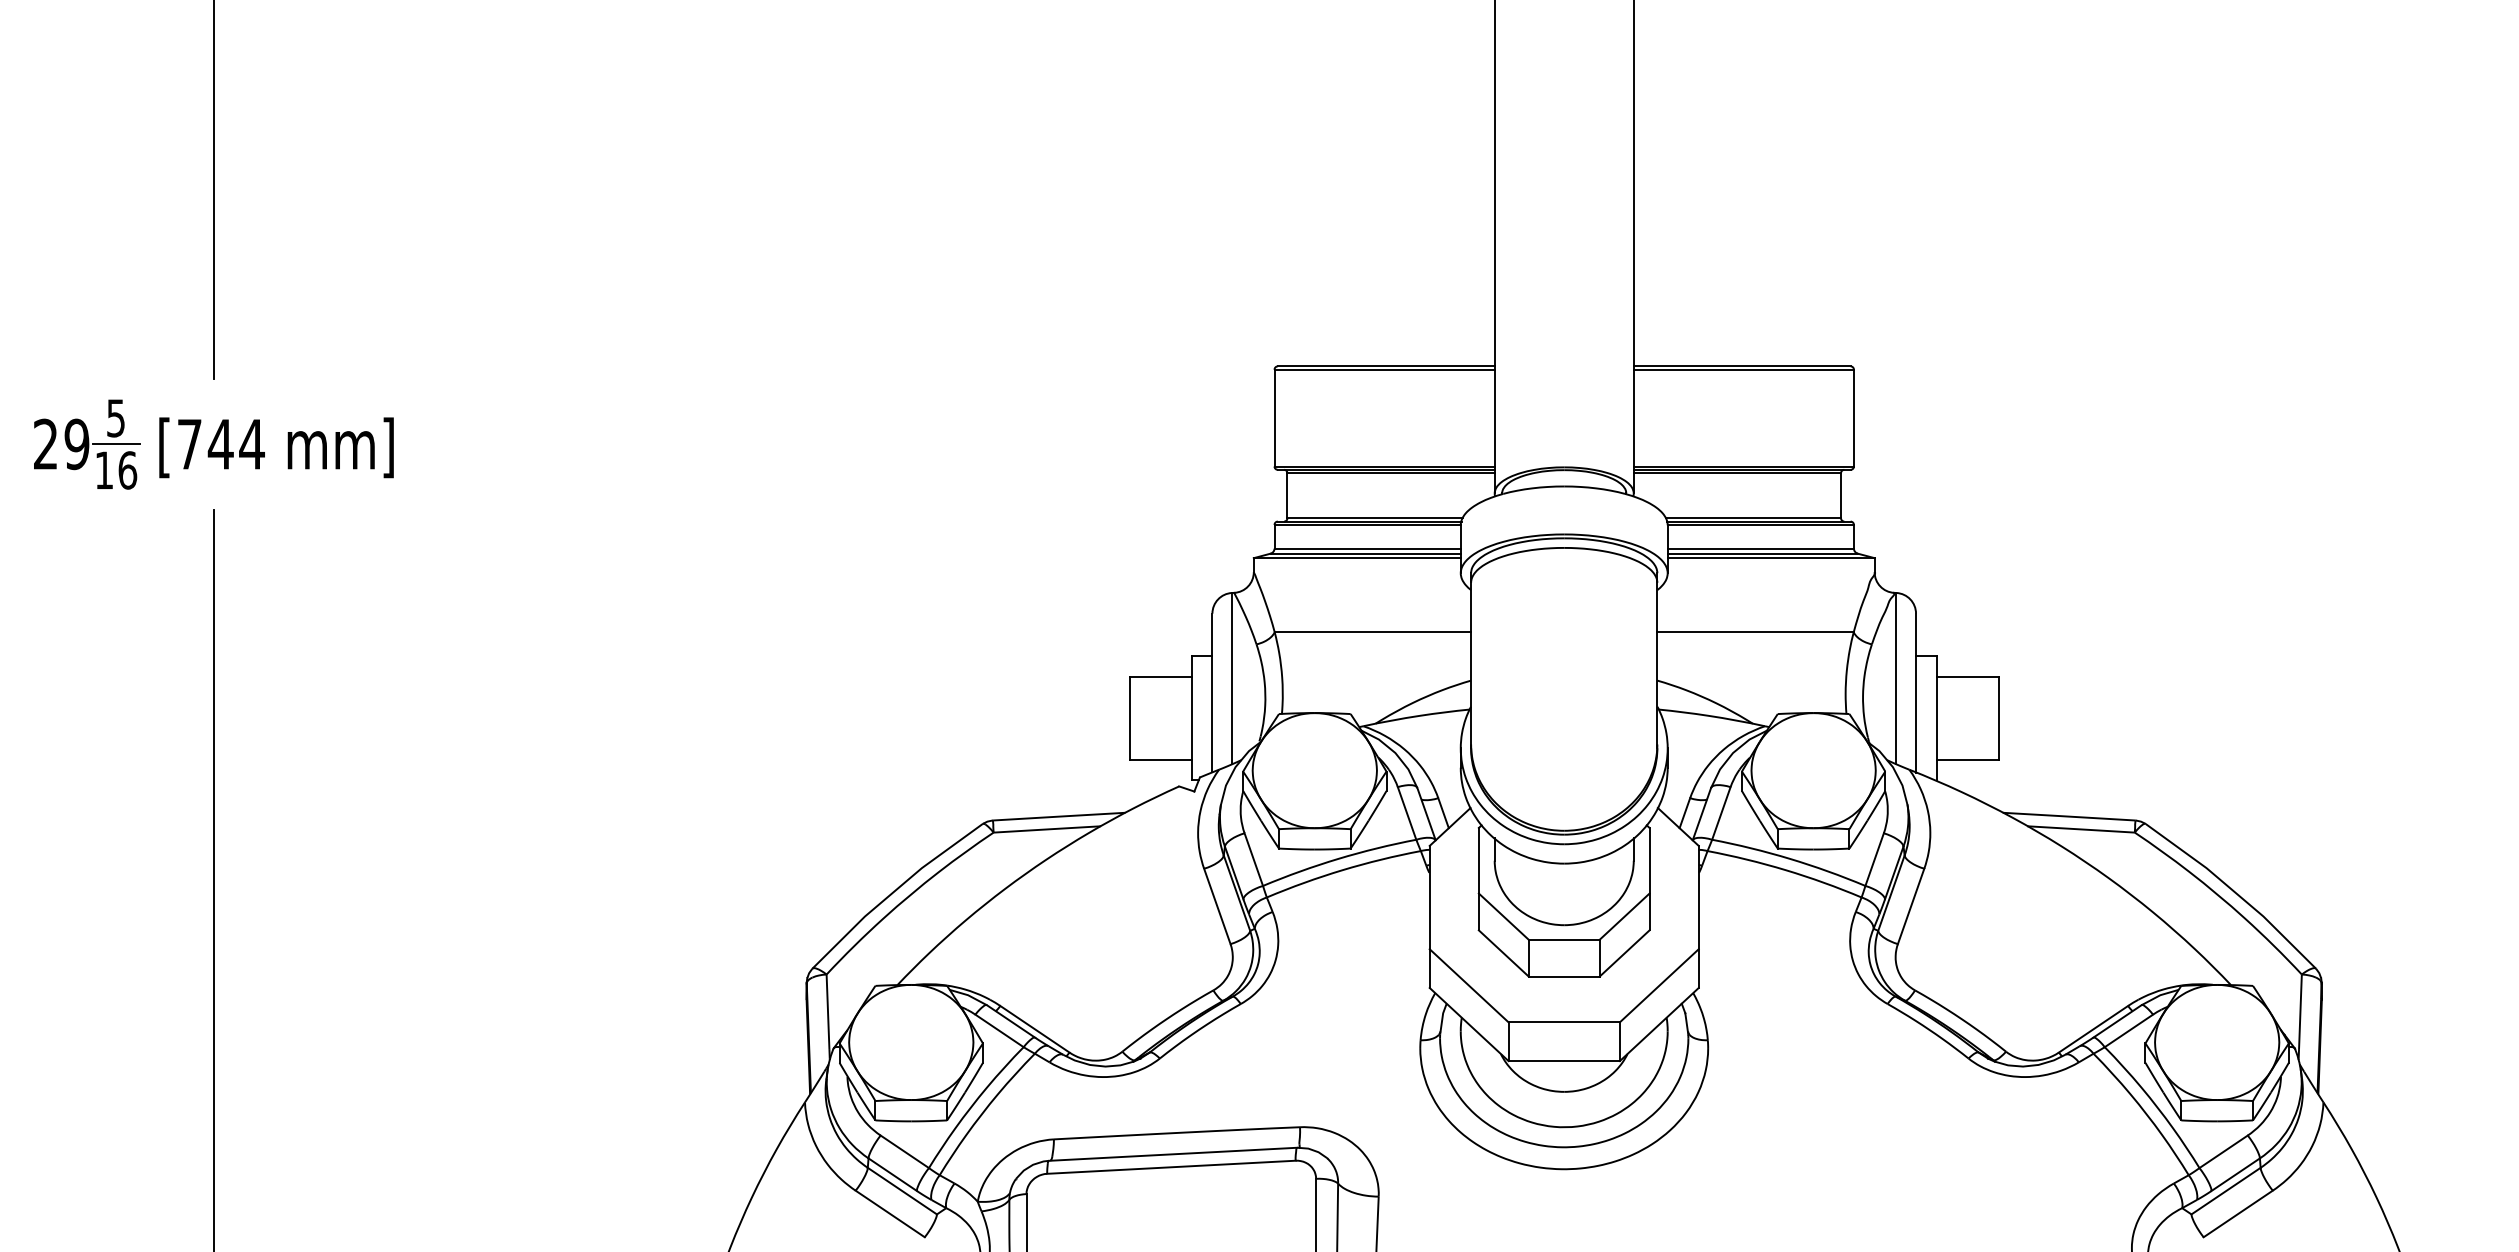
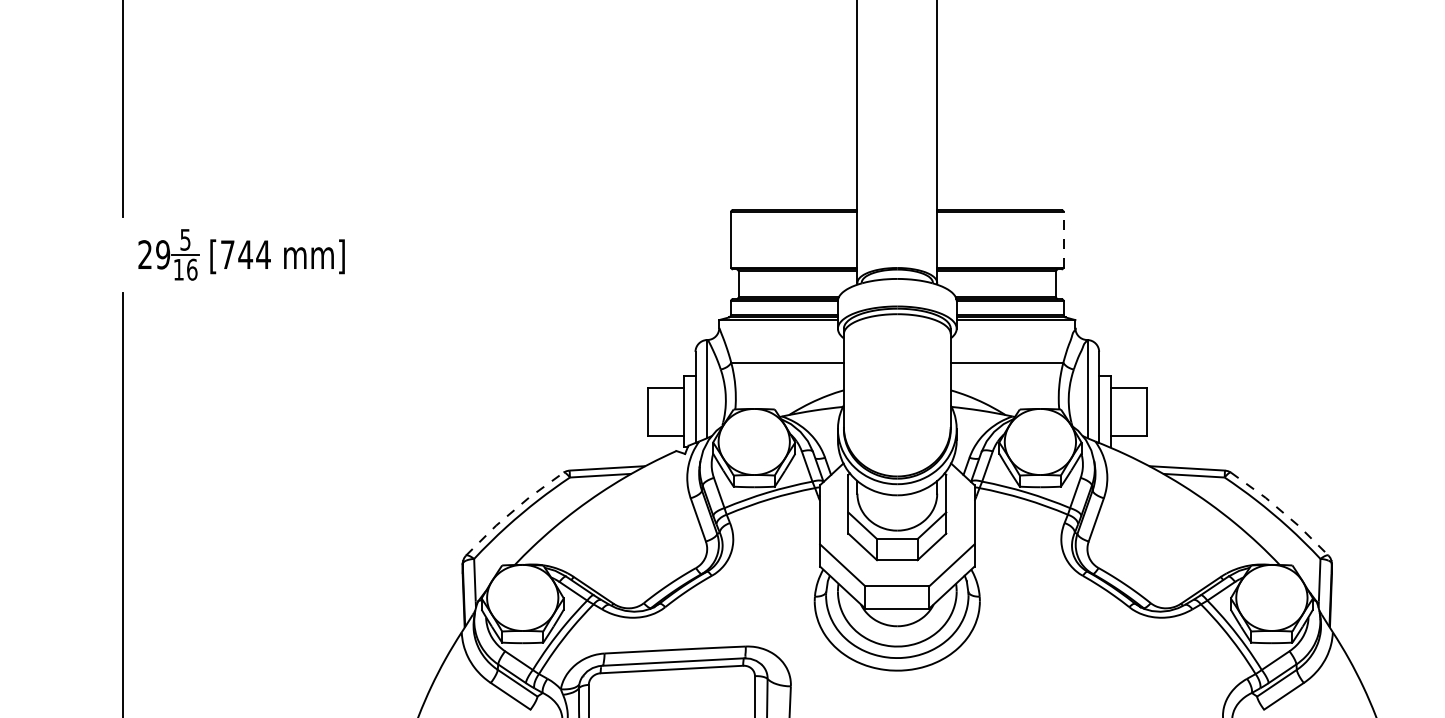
line: (1853, 417) -> (1063, 239), solid -> dashed
part: (213, 443) -> (241, 254), moved
line: (893, 891) -> (512, 511), solid -> dashed
line: (2233, 891) -> (1281, 511), solid -> dashed

